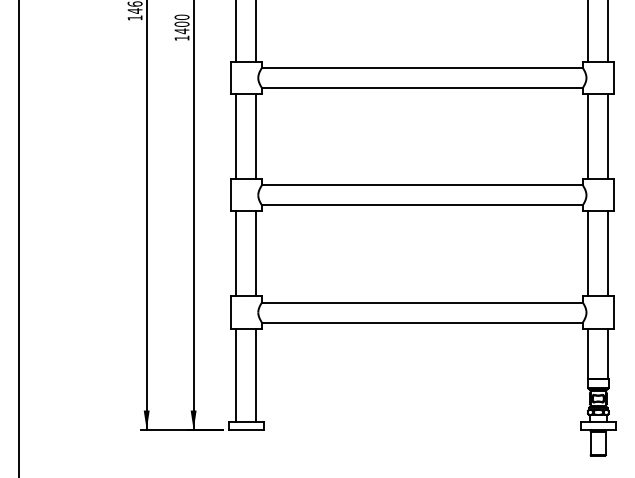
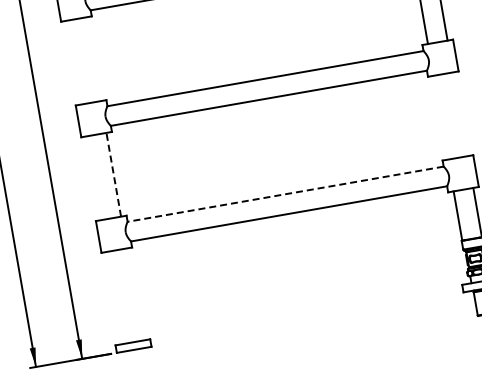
line: (236, 136) -> (73, 62), removed
line: (256, 136) -> (93, 59), removed
line: (236, 253) -> (94, 177), removed
line: (256, 253) -> (113, 174), solid -> dashed
line: (588, 253) -> (440, 117), removed
line: (608, 253) -> (460, 113), removed
line: (421, 302) -> (284, 194), solid -> dashed
line: (236, 375) -> (115, 297), removed
line: (256, 375) -> (134, 294), removed

